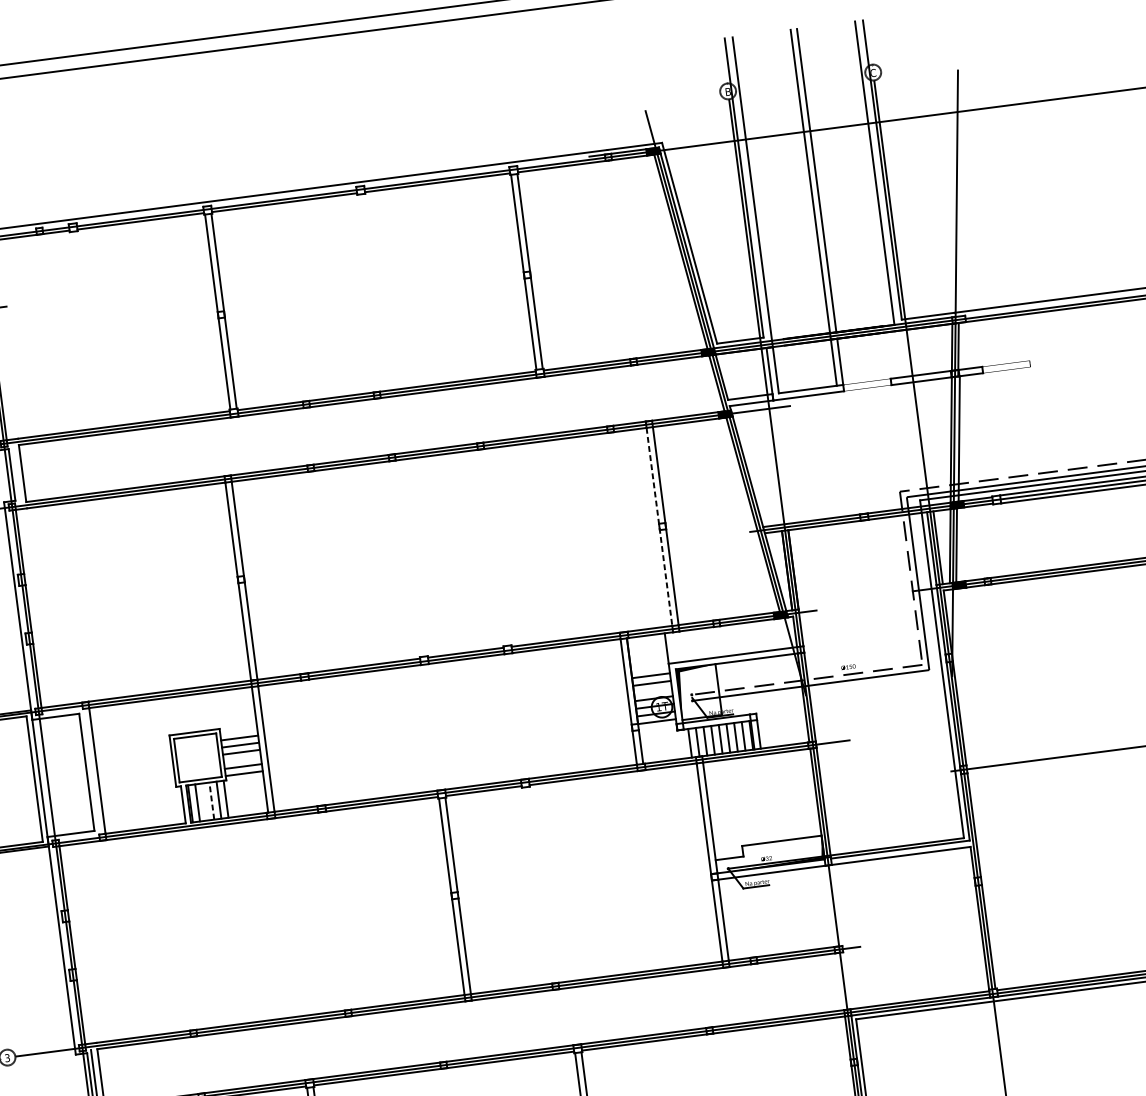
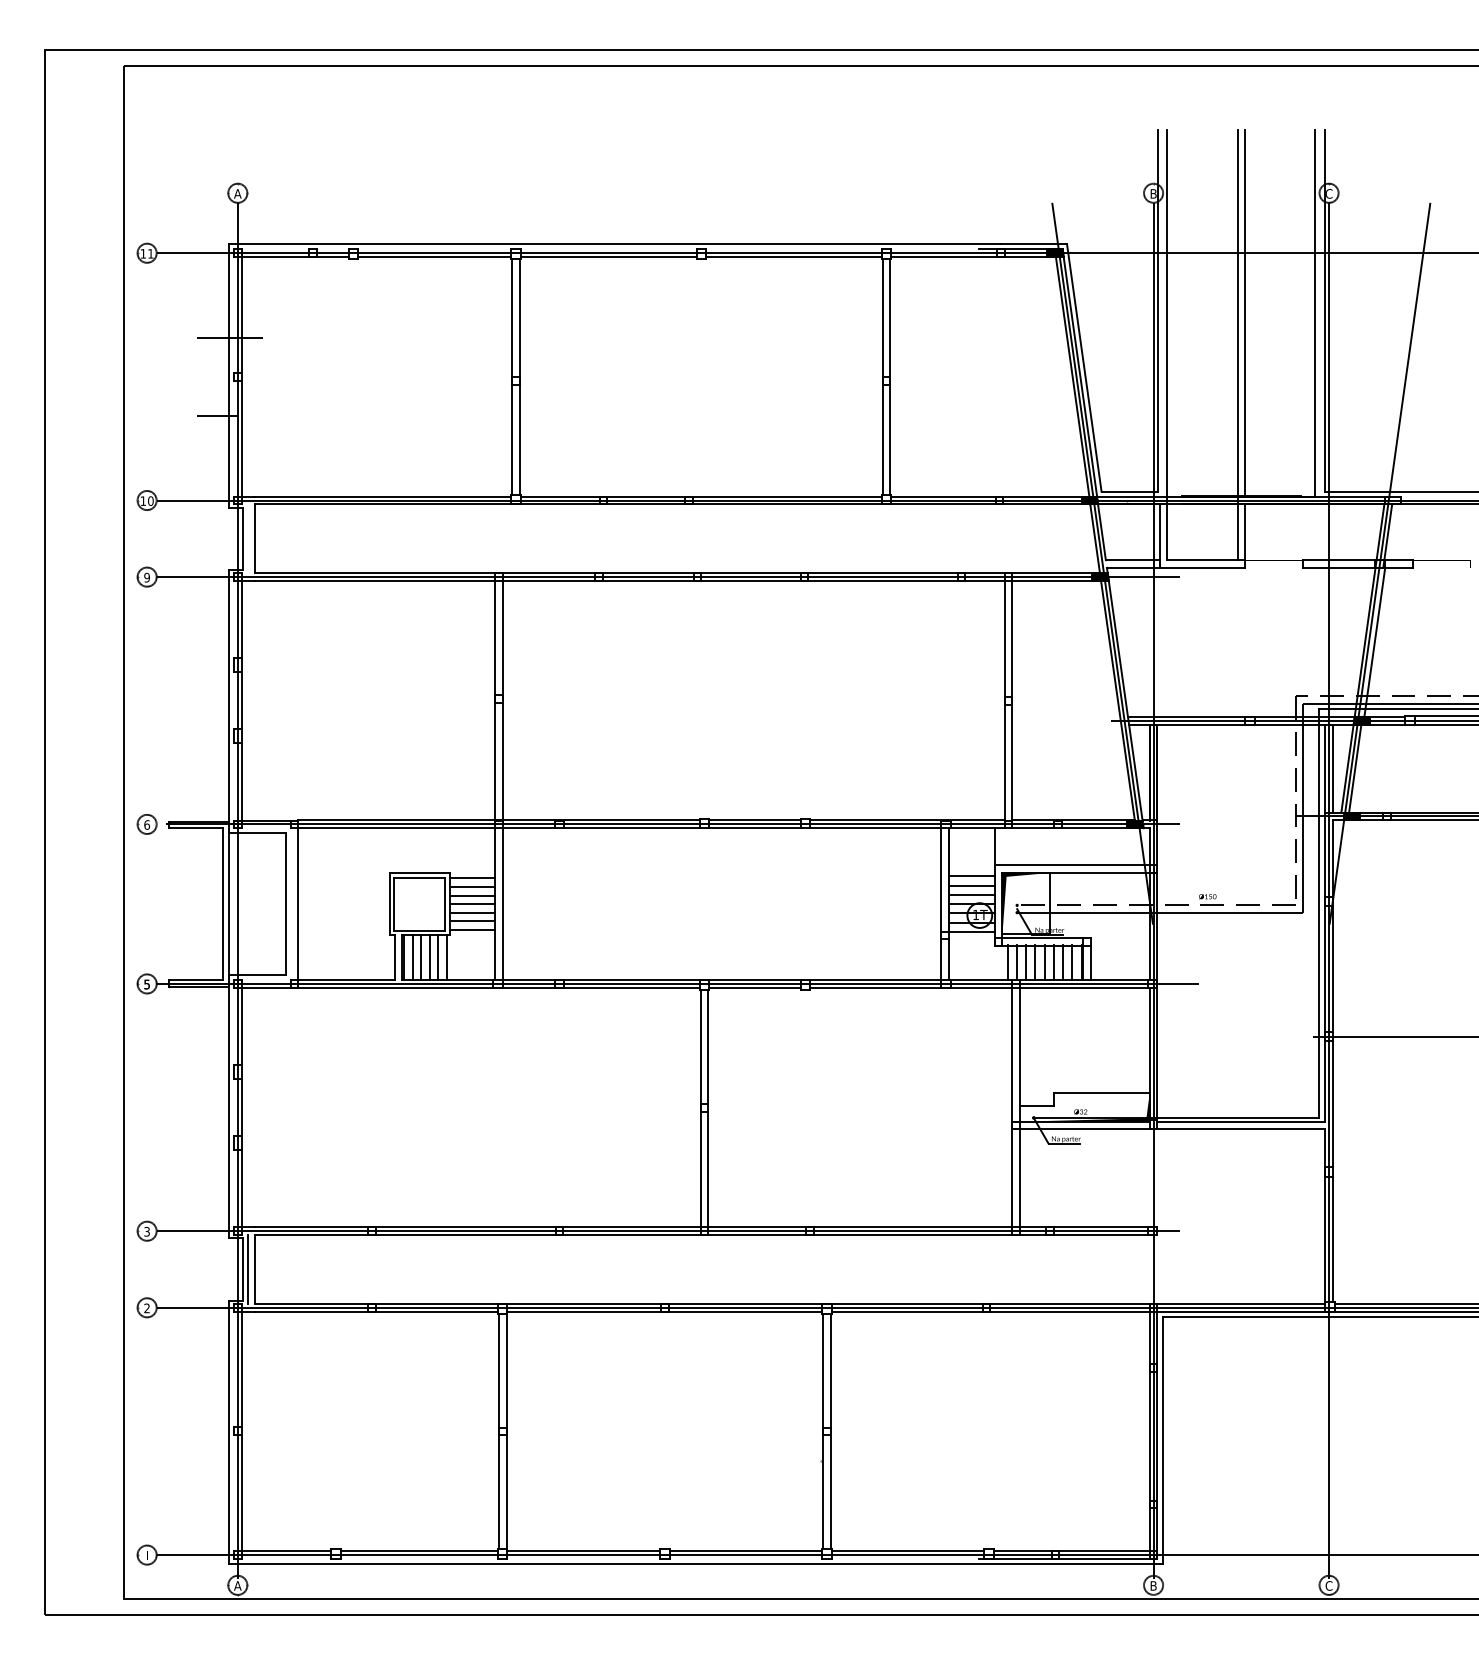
line: (659, 526) -> (1004, 700), dashed -> solid
line: (652, 690) -> (971, 894), added
line: (238, 731) -> (472, 878), added
line: (242, 759) -> (472, 912), added
line: (211, 800) -> (429, 957), dashed -> solid
line: (204, 801) -> (421, 957), added

